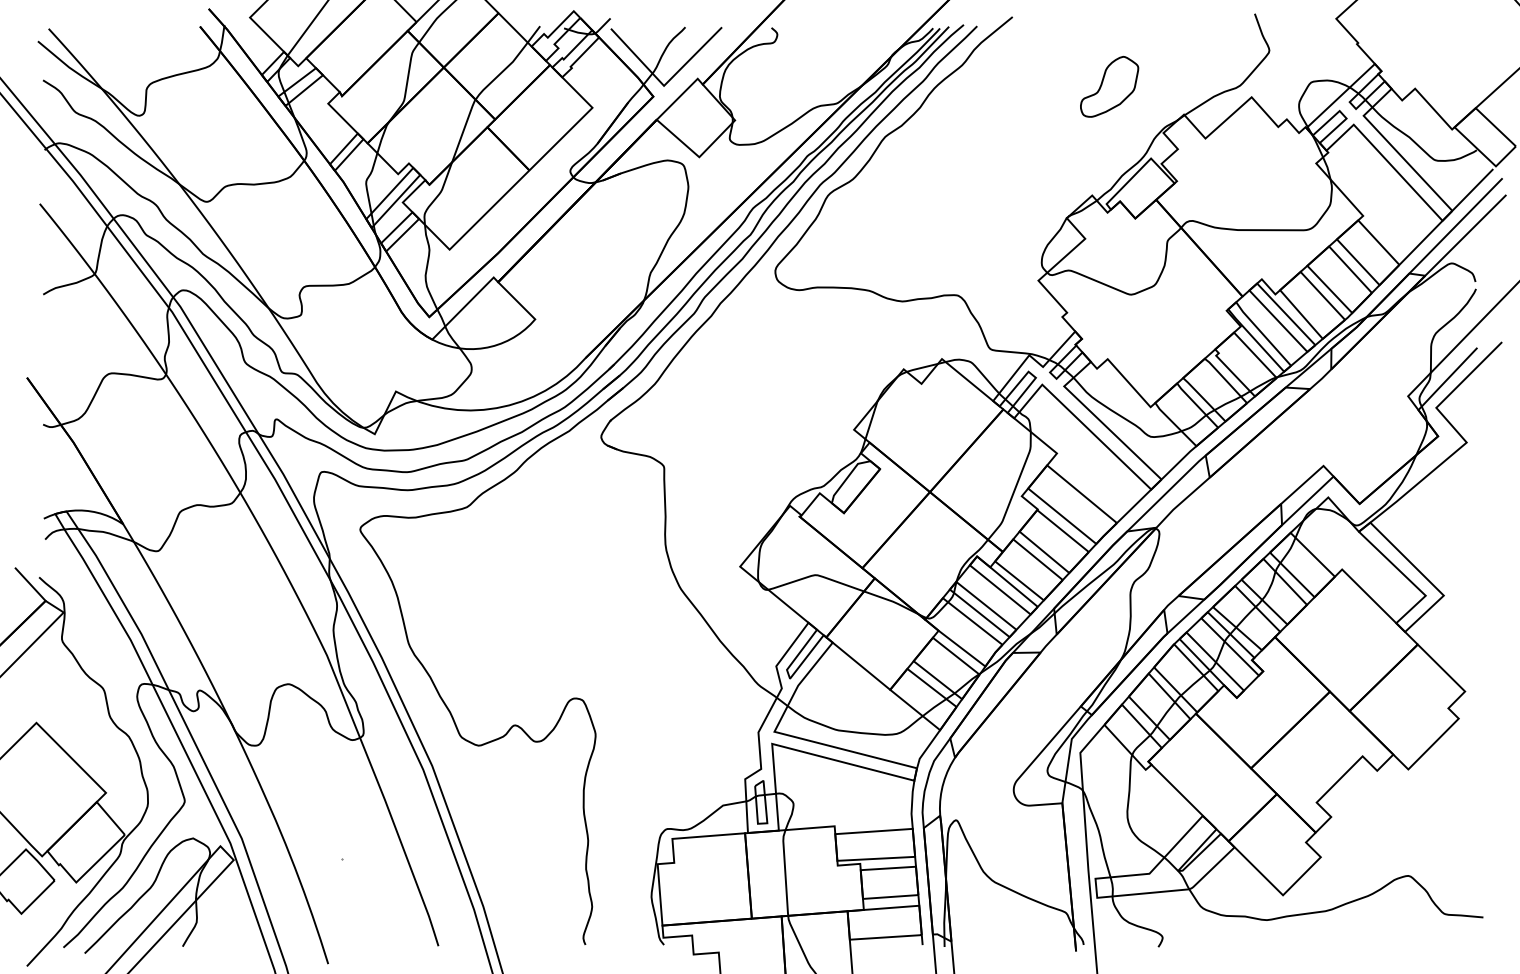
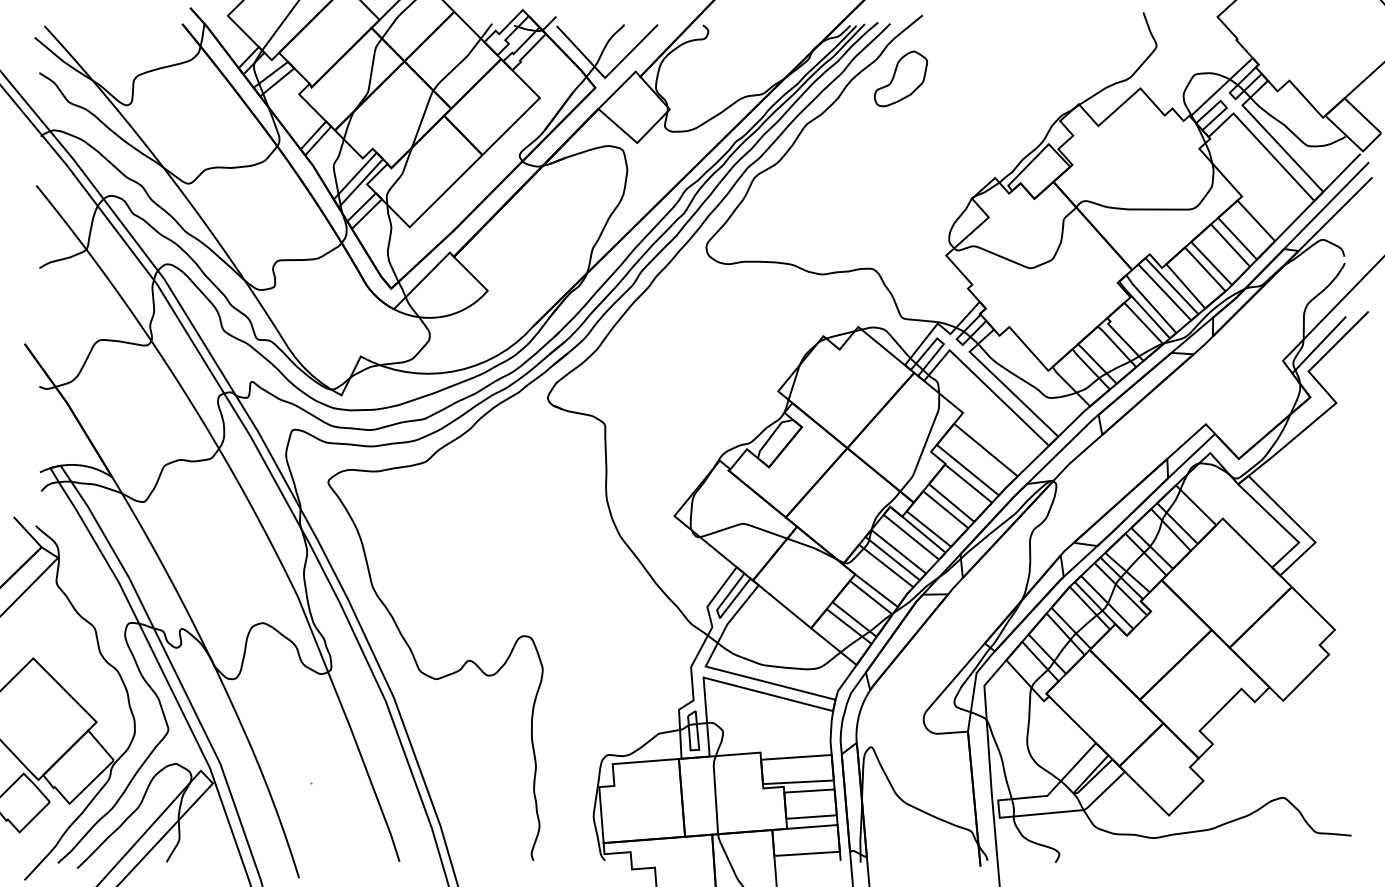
part: (1109, 86) -> (900, 78), moved

